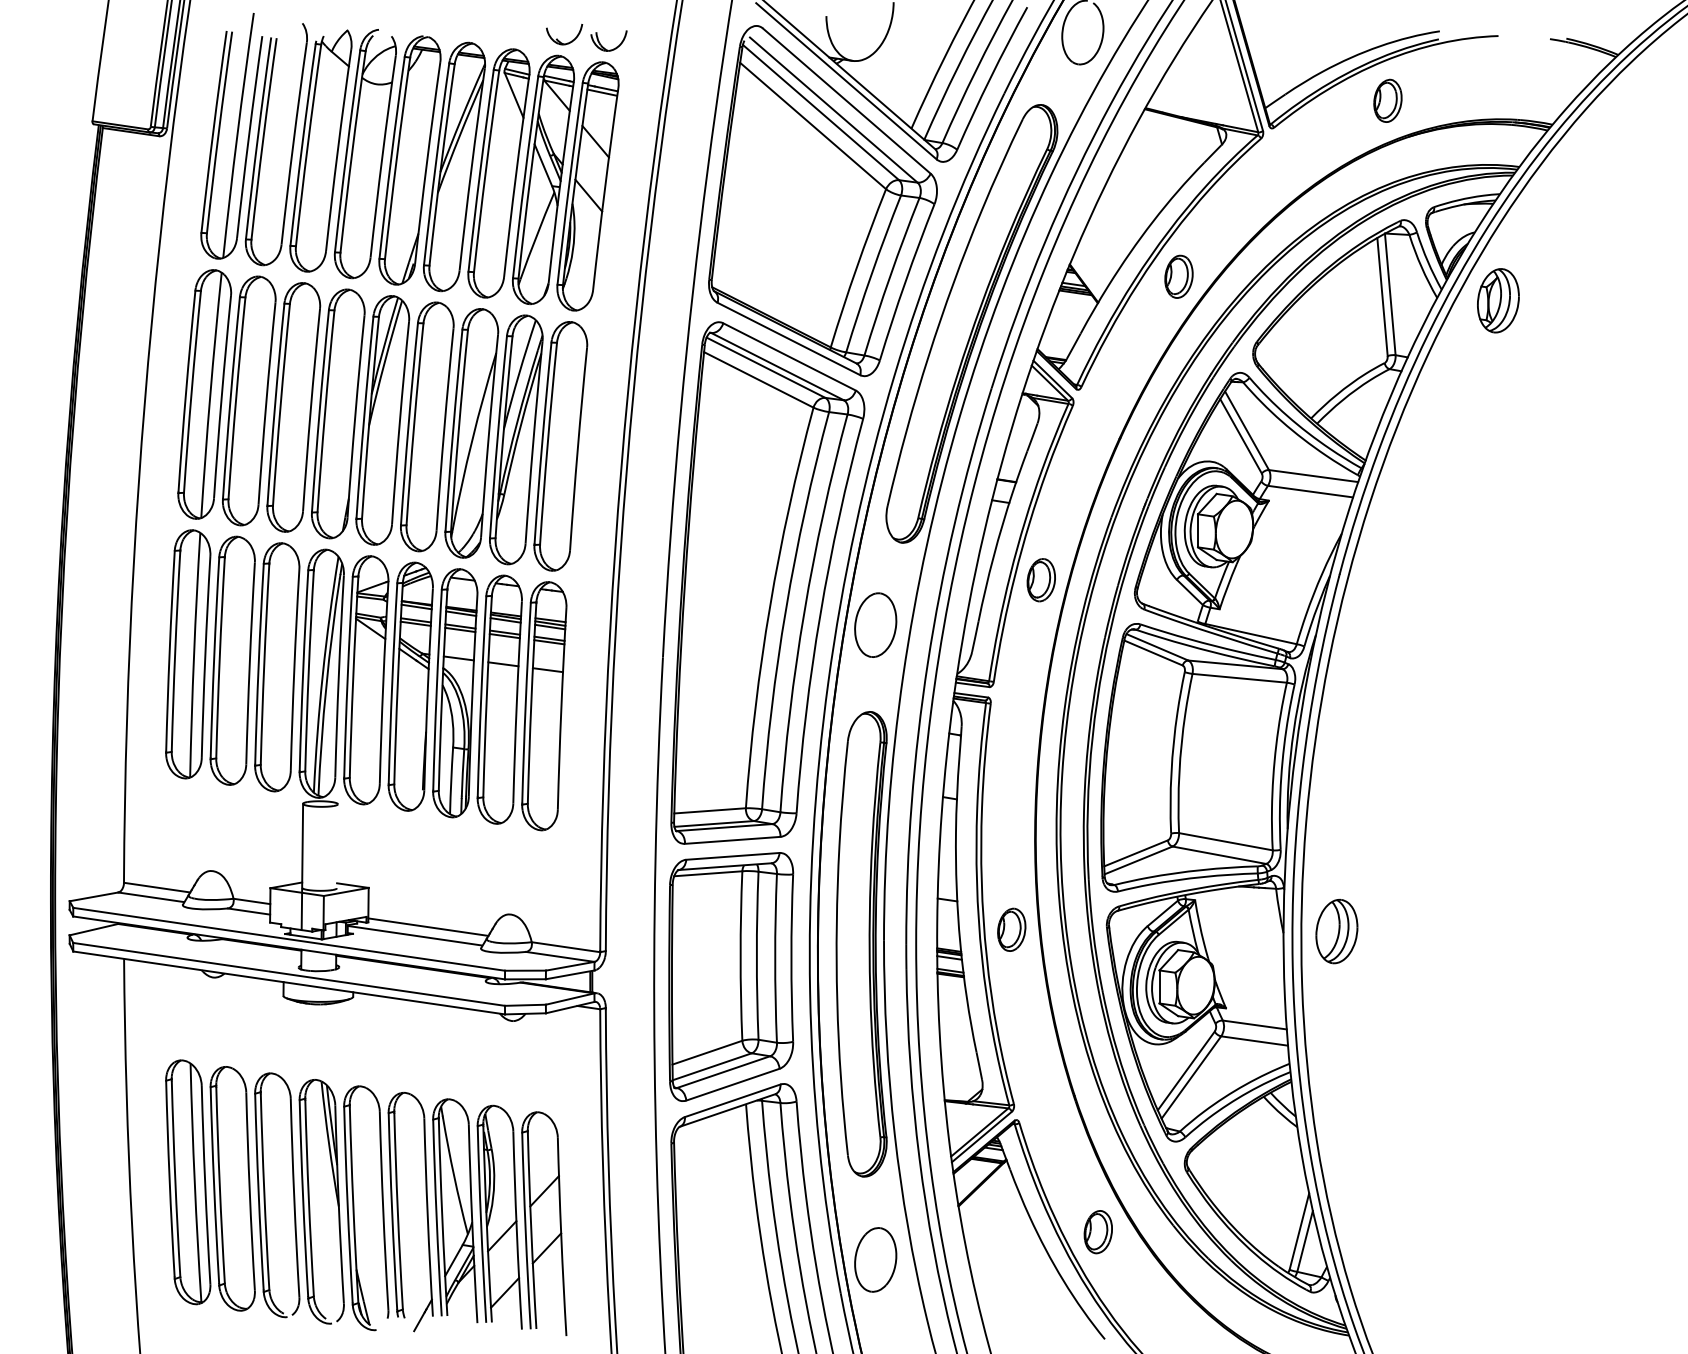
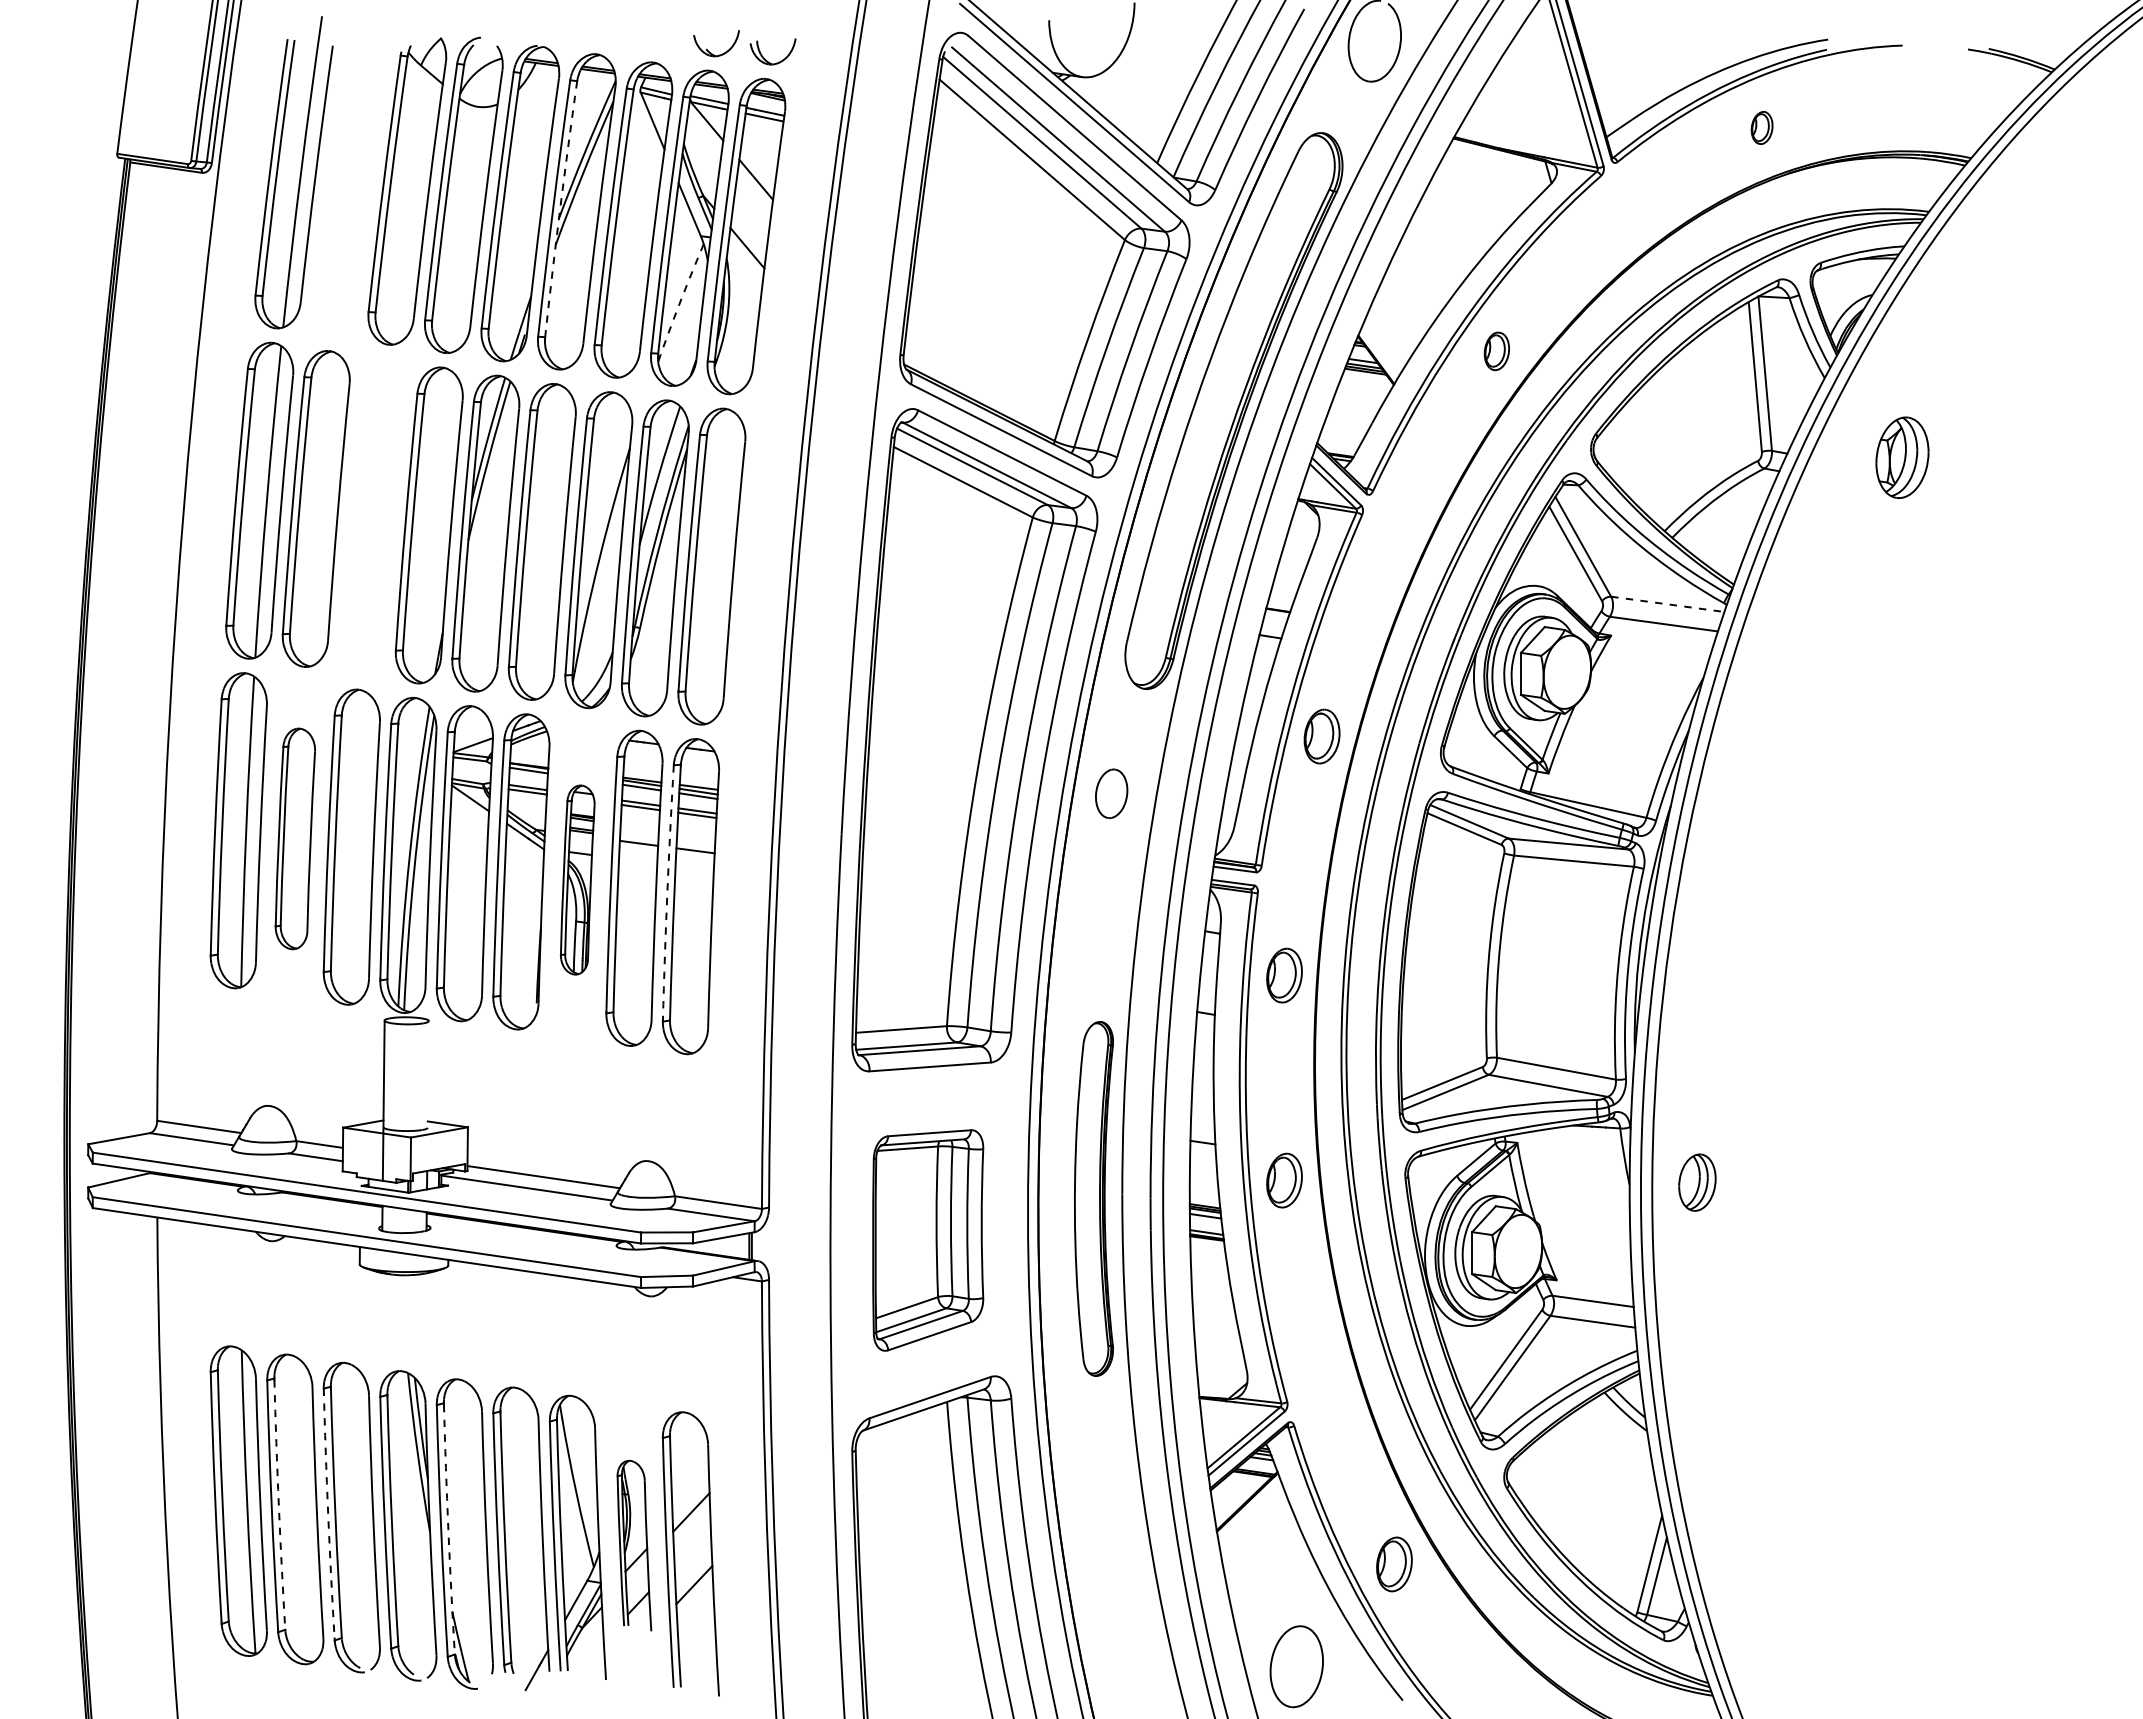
part: (1387, 100) -> (1761, 127), size x0.6
part: (263, 144) -> (334, 183), removed
arc: (441, 165) -> (560, 209), solid -> dashed
arc: (536, 236) -> (681, 299), solid -> dashed
part: (1178, 276) -> (1496, 351), size x0.7
part: (1498, 300) -> (1902, 457), moved
part: (293, 407) -> (372, 517), removed
line: (1314, 476) -> (1668, 604), solid -> dashed
part: (875, 625) -> (1111, 793), size x0.6
part: (232, 660) -> (295, 838), size x0.7
part: (454, 692) -> (577, 879), size x0.6
arc: (525, 702) -> (667, 892), solid -> dashed
part: (1011, 768) -> (1284, 975), added
part: (1336, 931) -> (1697, 1182), size x0.7
part: (861, 943) -> (1093, 1198), size x0.6
part: (730, 977) -> (927, 1240), size x0.7
arc: (219, 1185) -> (278, 1505), solid -> dashed
arc: (258, 1192) -> (328, 1513), solid -> dashed
arc: (353, 1204) -> (448, 1529), solid -> dashed
part: (499, 1217) -> (634, 1545), size x0.6
part: (875, 1259) -> (1296, 1666), moved

